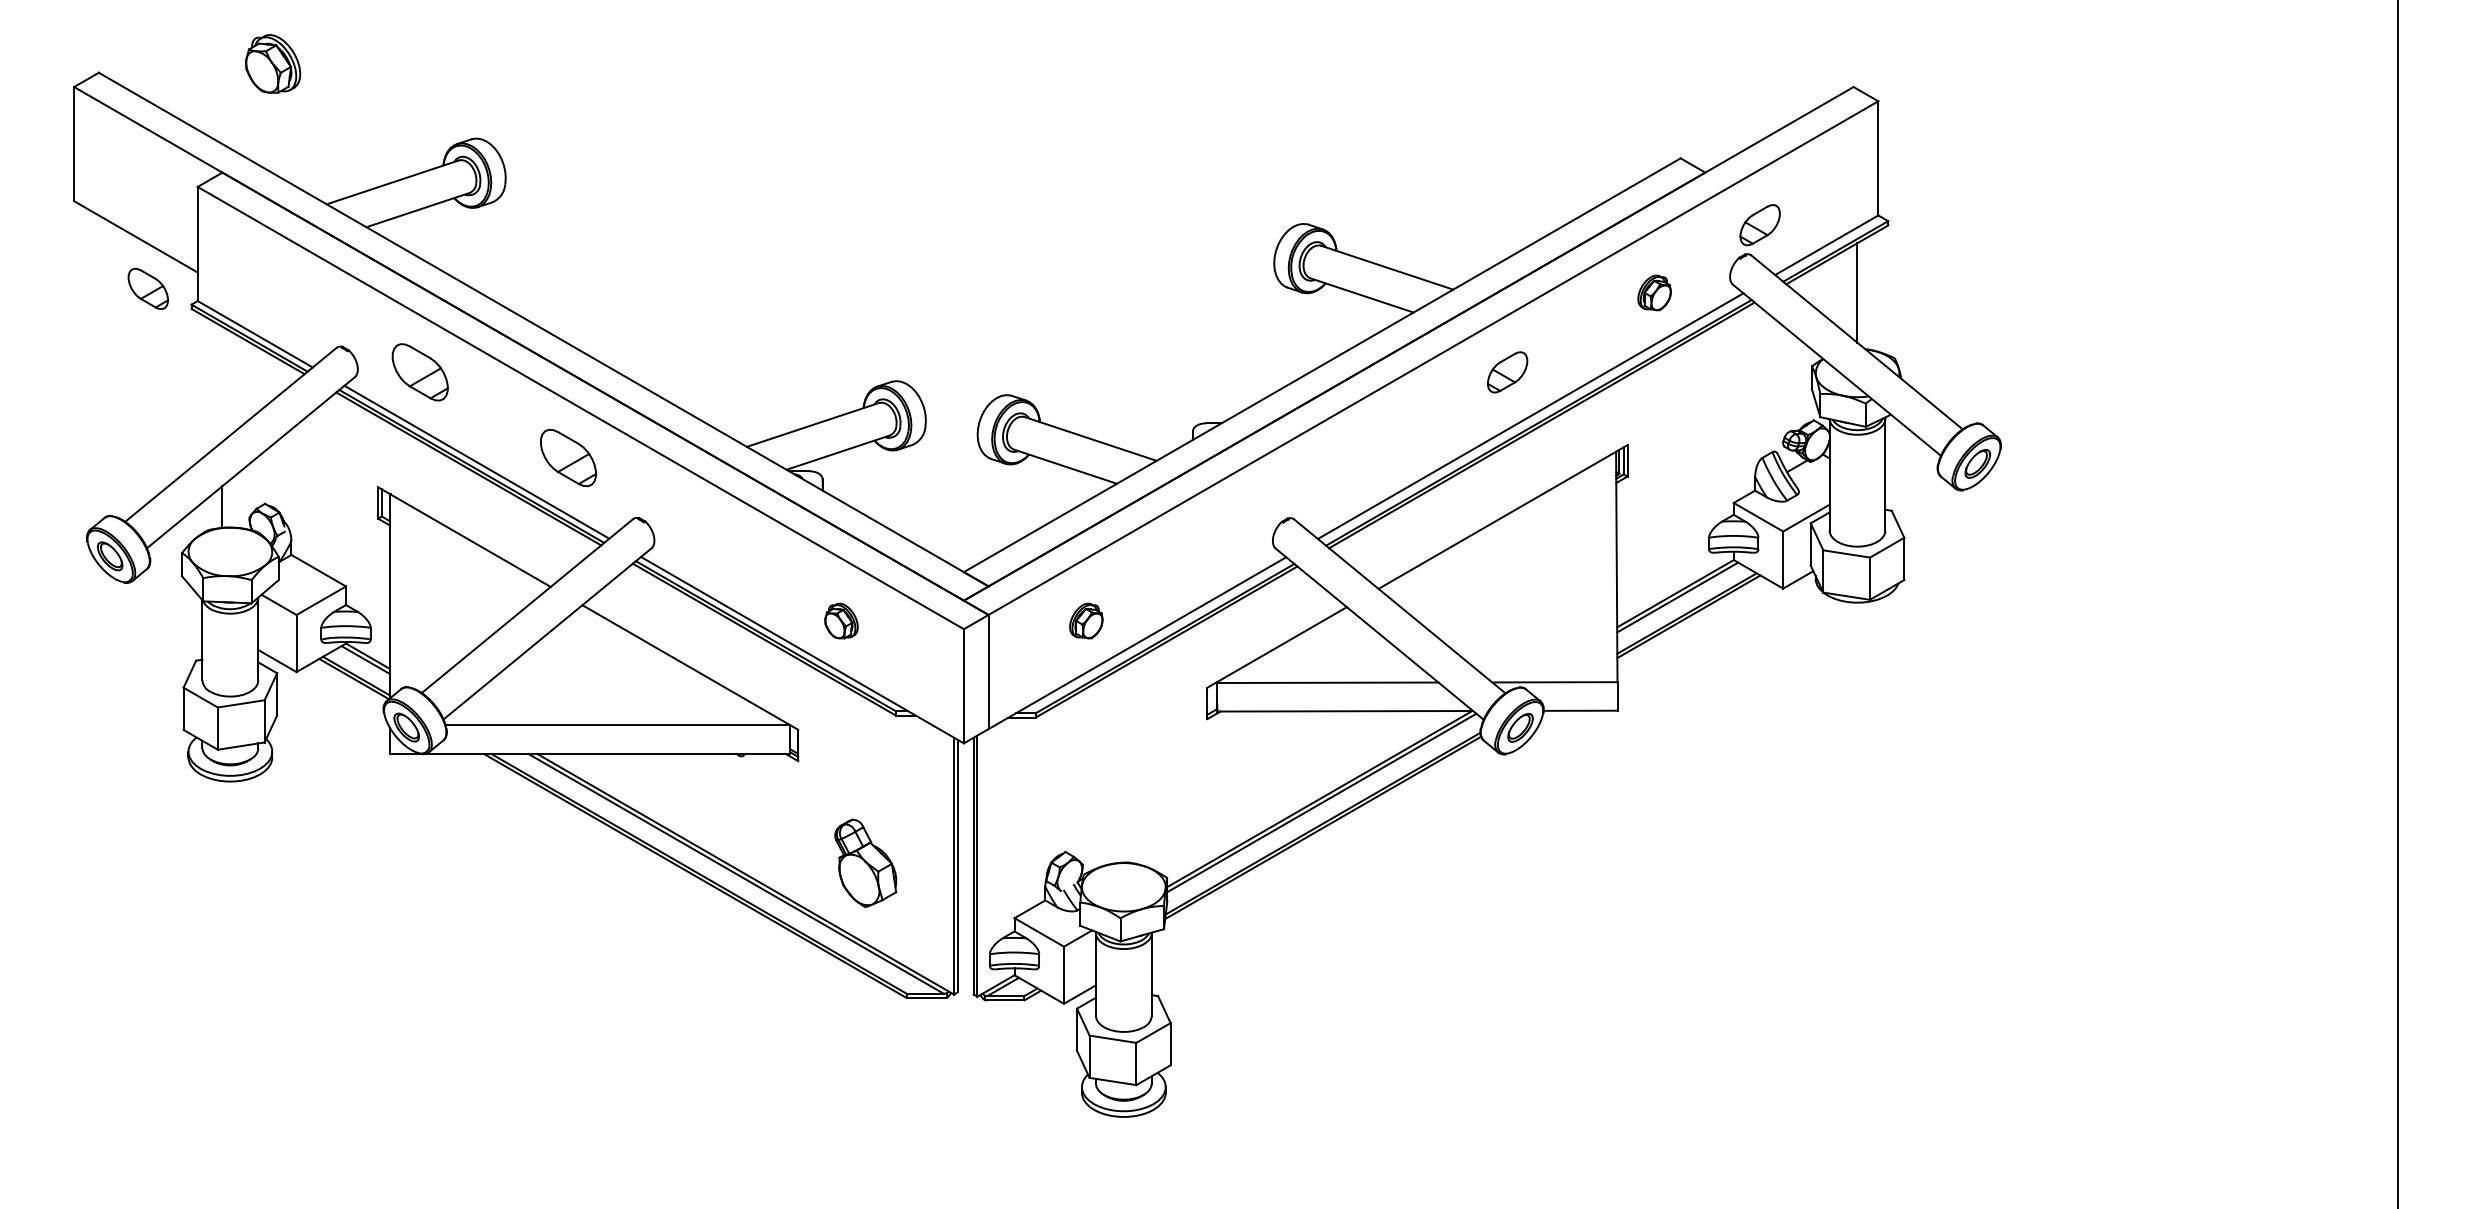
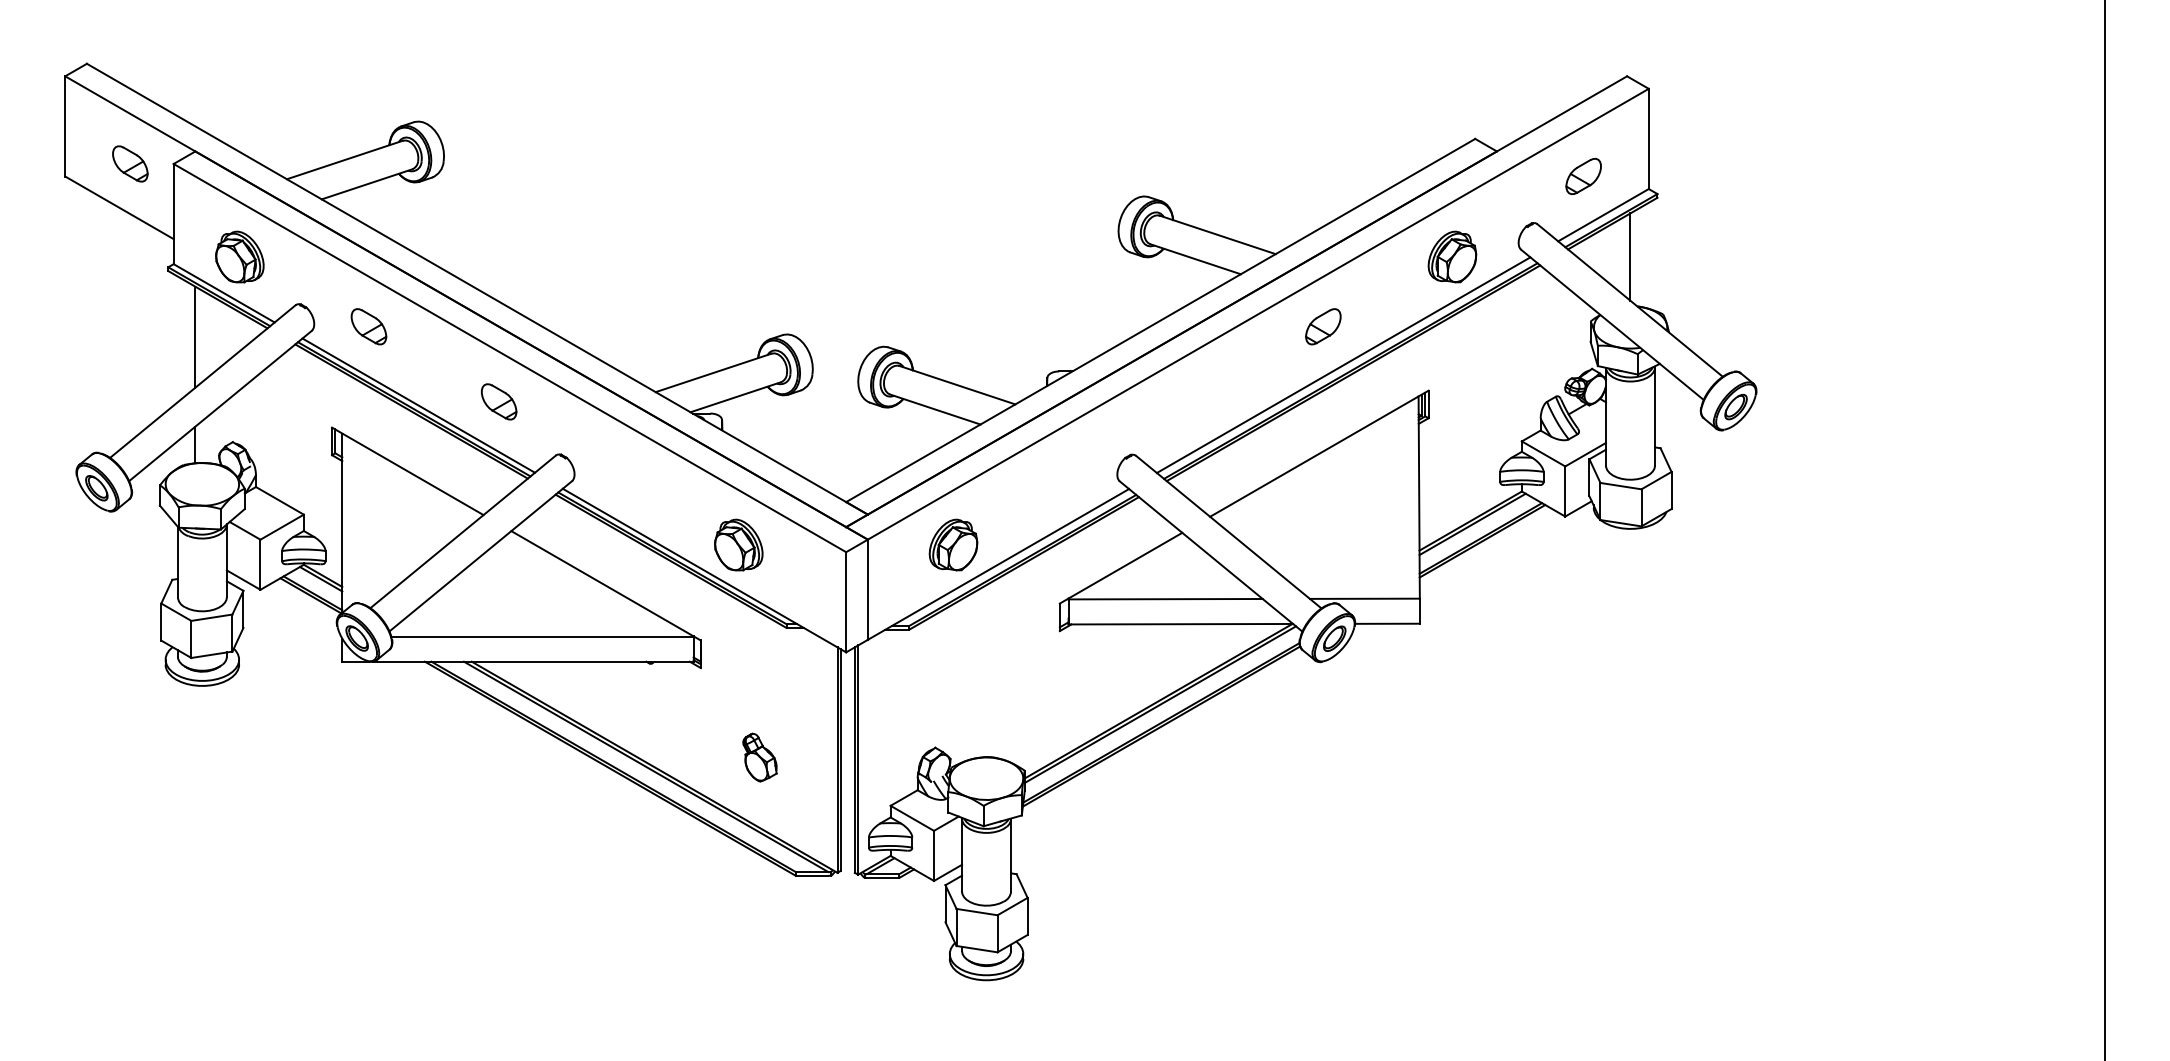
part: (273, 63) -> (240, 256), moved
part: (1759, 225) -> (1583, 176), moved
part: (148, 288) -> (130, 163), moved
part: (1654, 292) -> (1452, 256), size x1.67
part: (419, 372) -> (368, 326), size x0.71
line: (222, 383) -> (195, 336), added
part: (568, 457) -> (499, 401), size x0.71
part: (841, 620) -> (738, 544), size x1.67
part: (1086, 620) -> (953, 544), size x1.67
part: (865, 863) -> (759, 757), size x0.62

